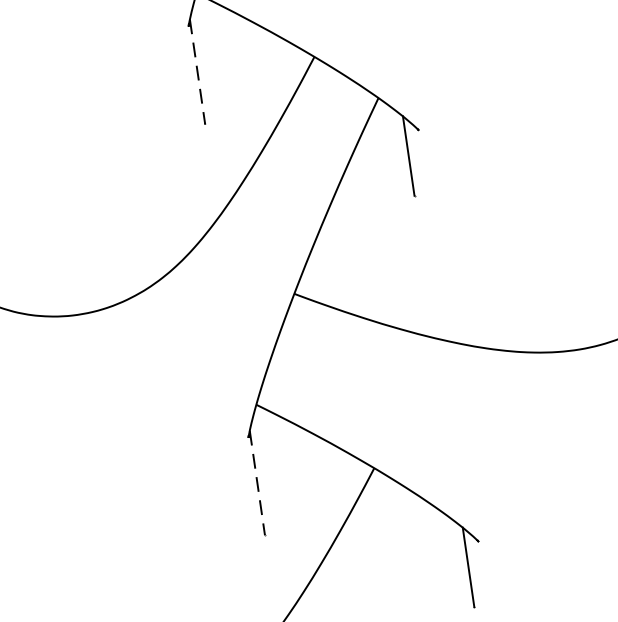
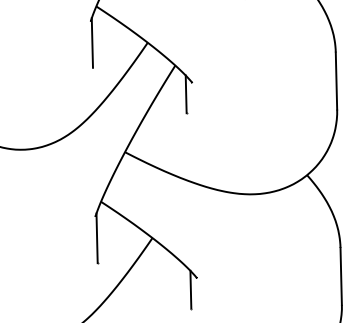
line: (197, 72) -> (92, 43), dashed -> solid
line: (258, 483) -> (97, 238), dashed -> solid

